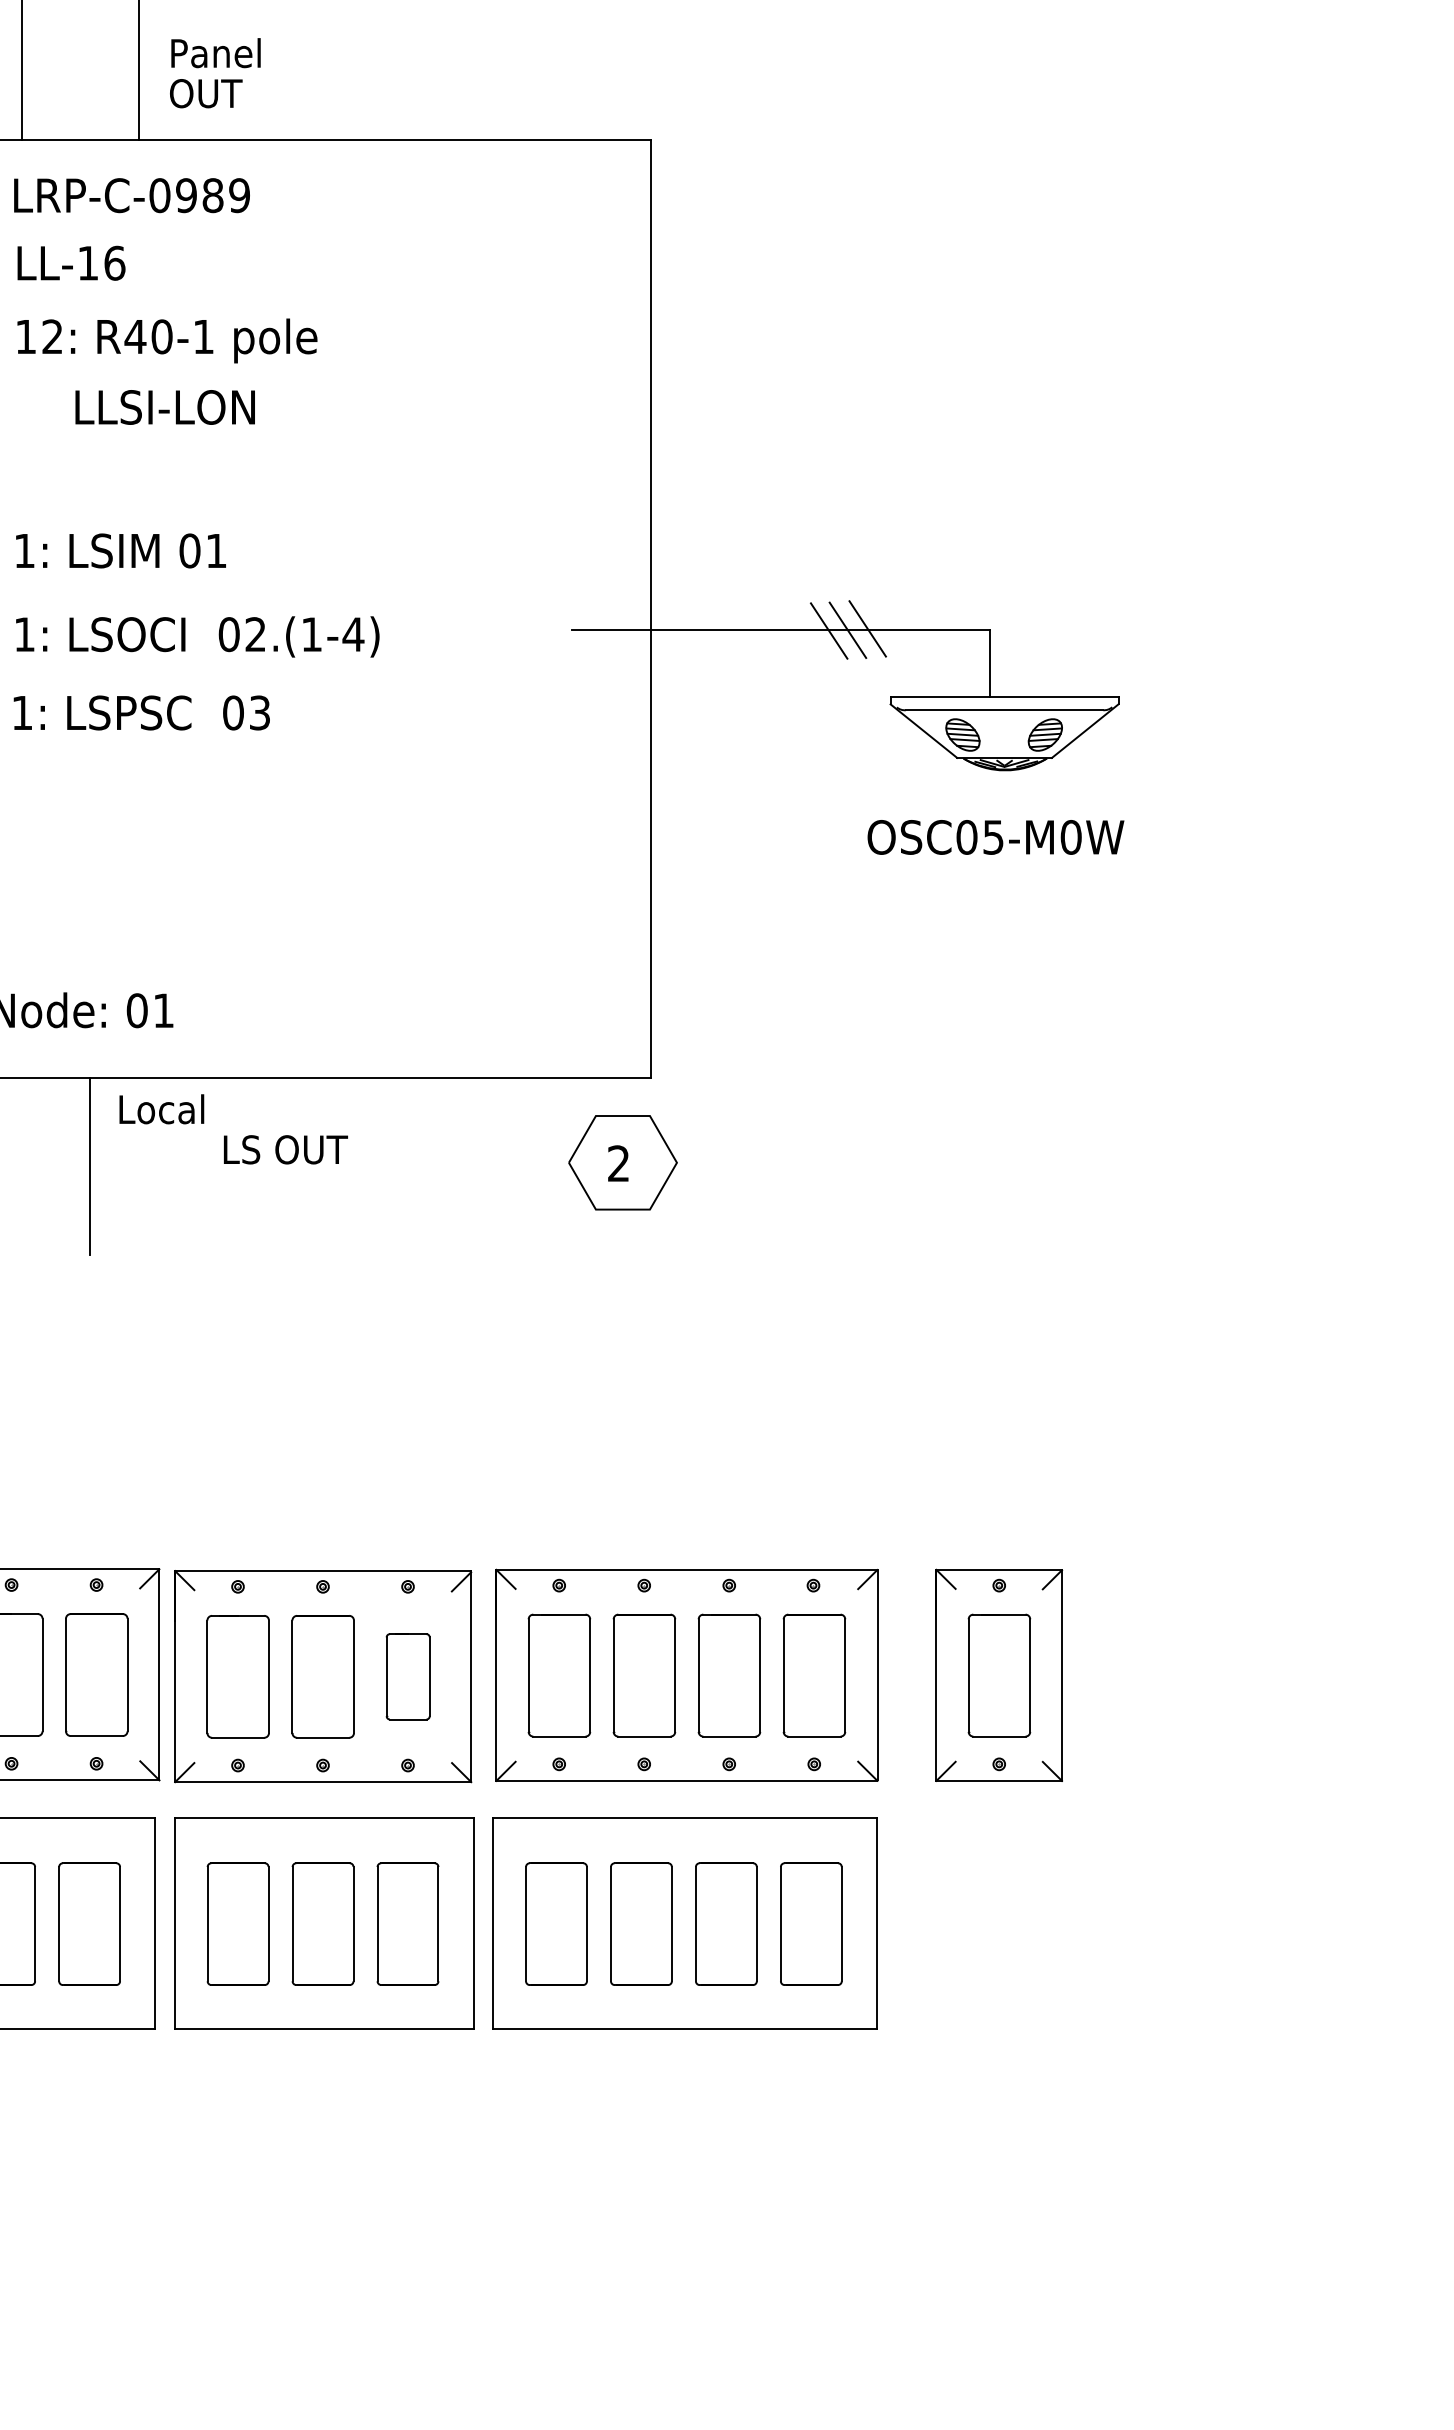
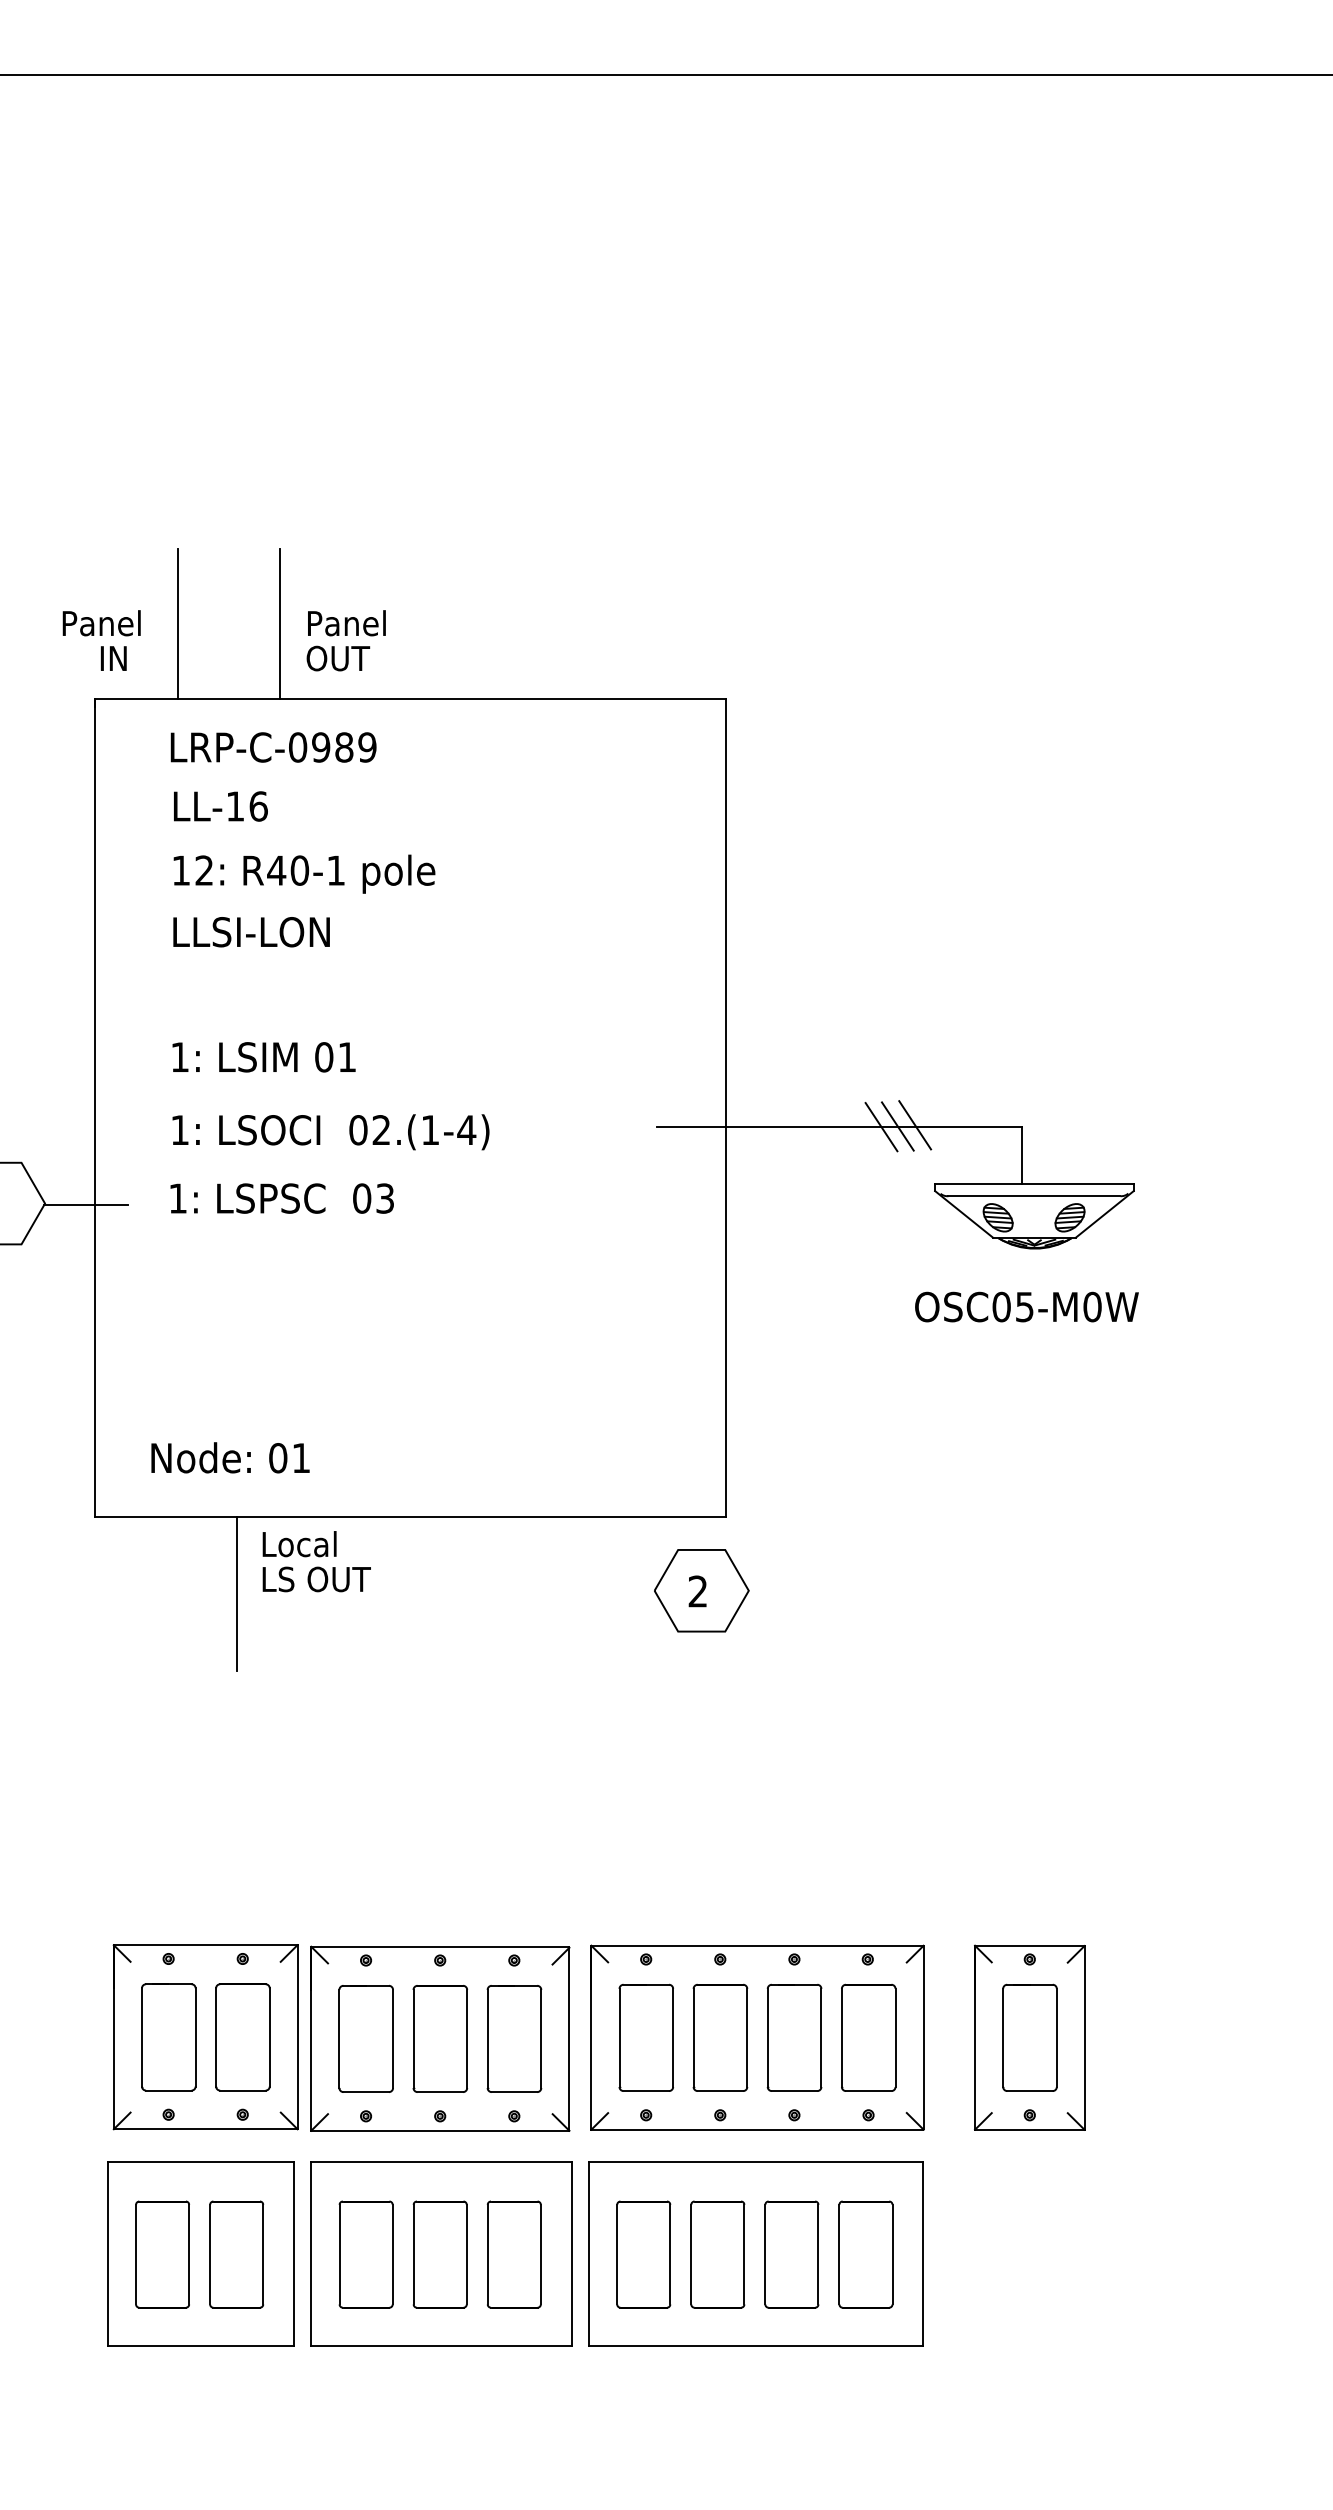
text: (165, 407) -> (251, 932), moved
text: (285, 1149) -> (316, 1579), moved
part: (408, 1676) -> (514, 2038), size x1.43

